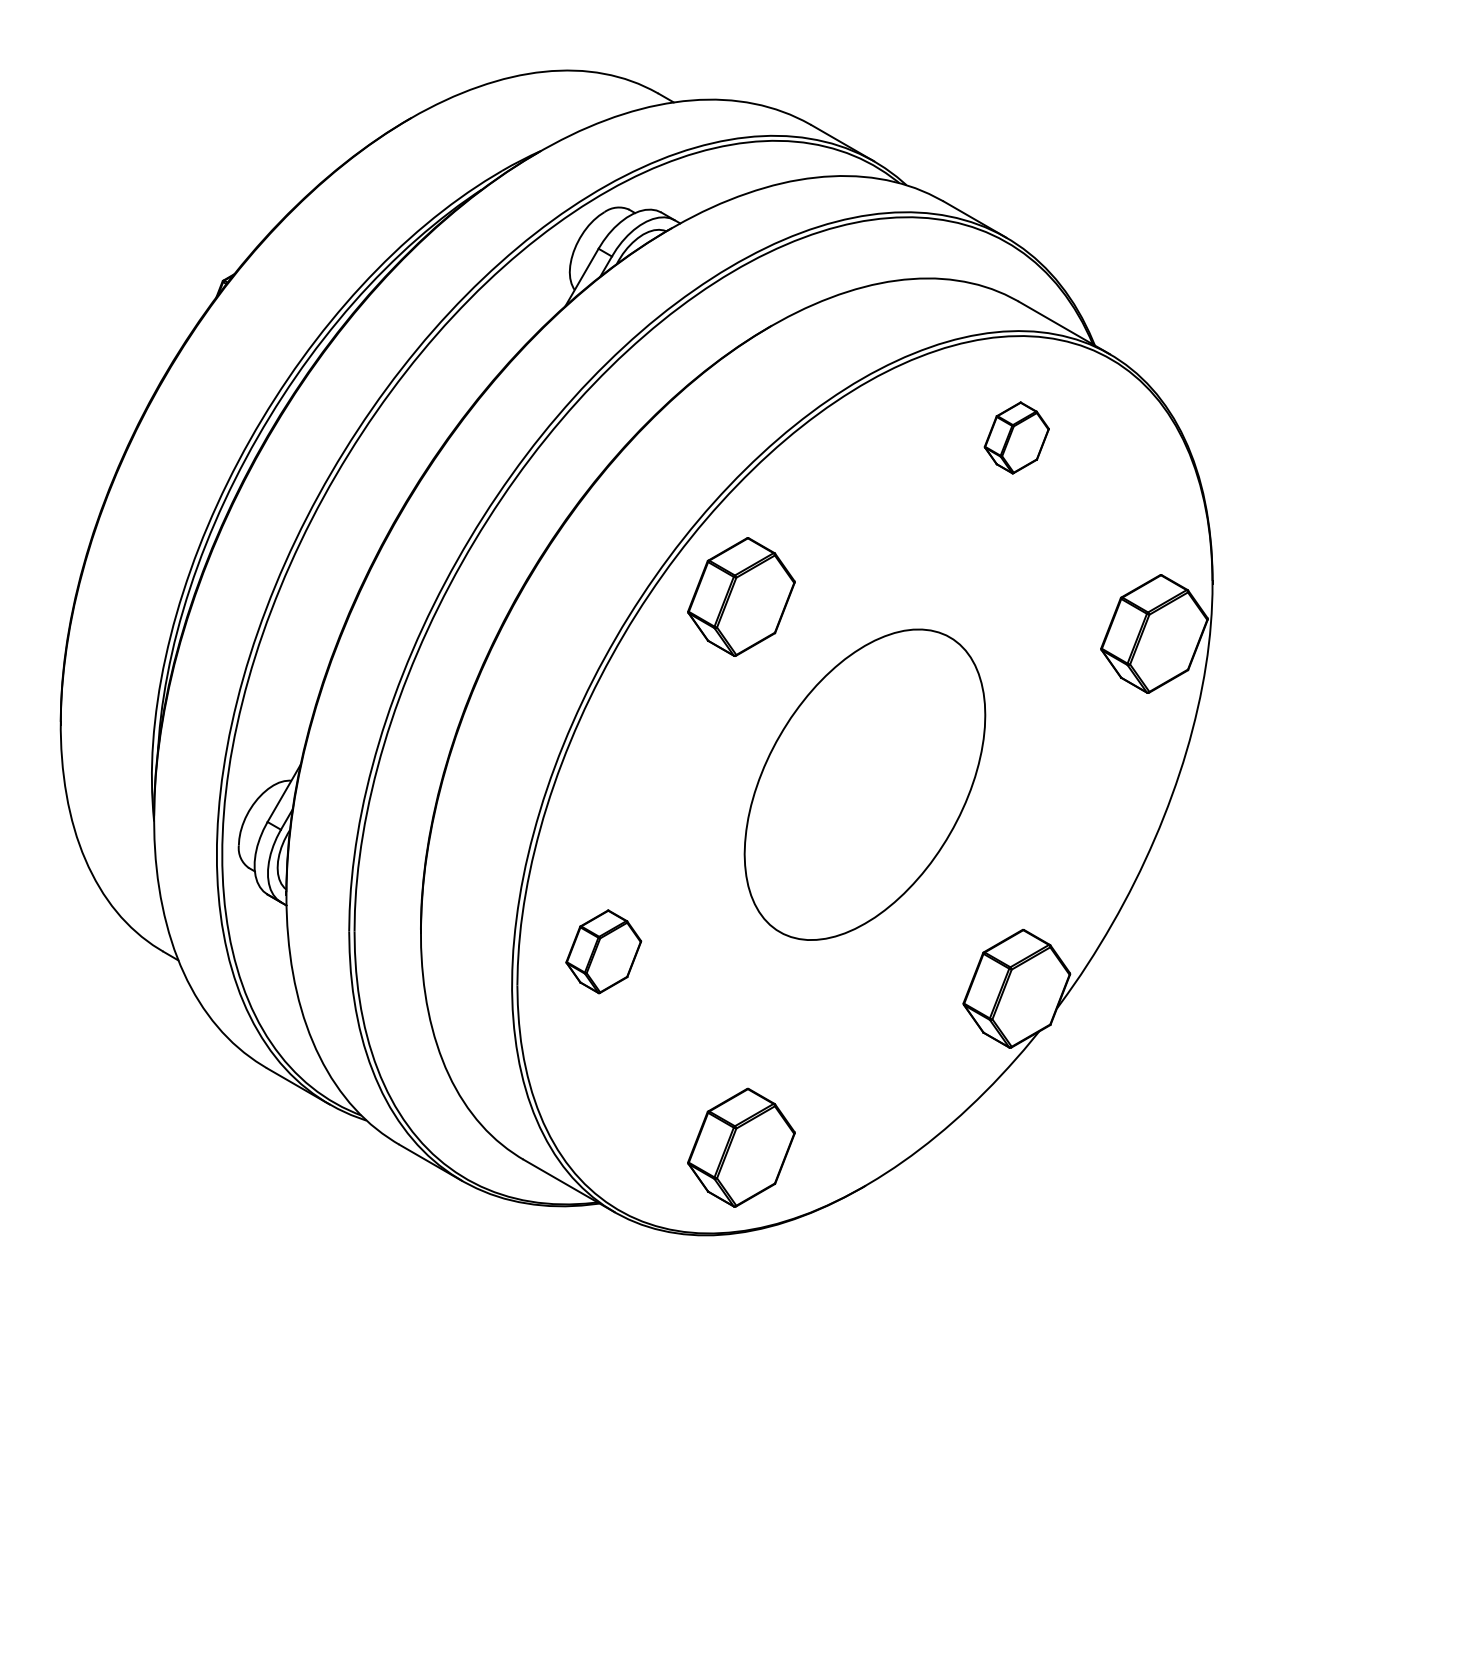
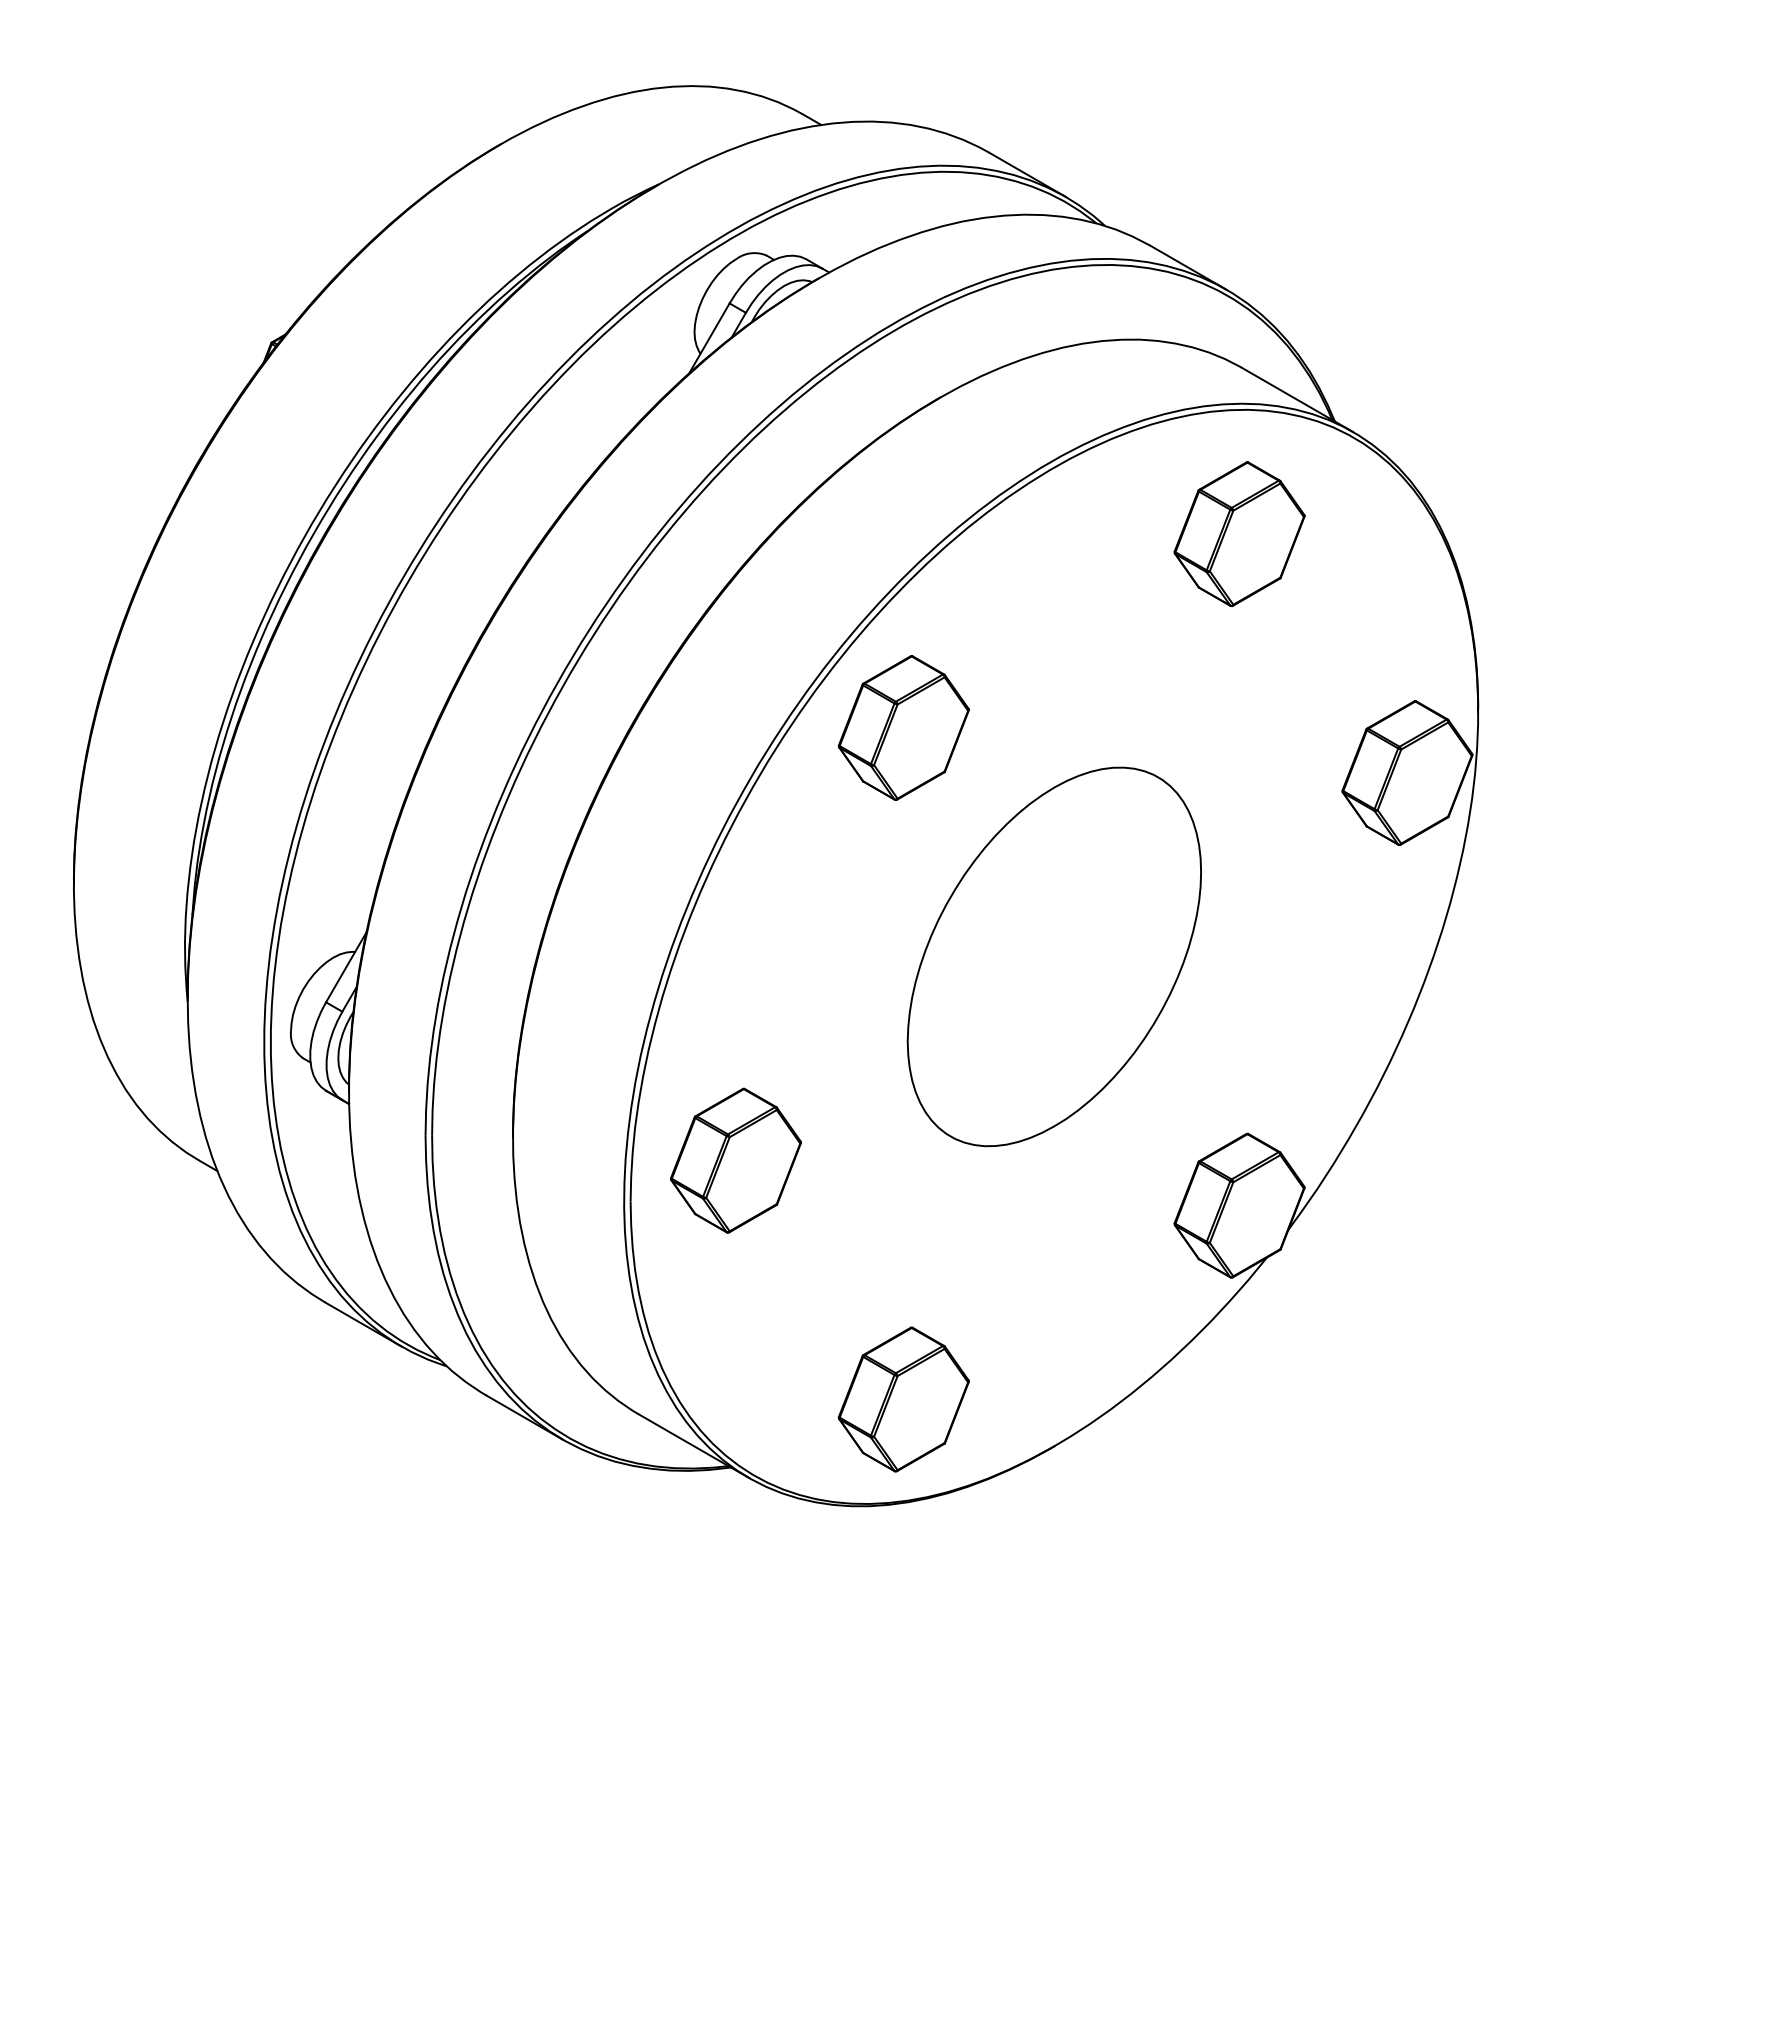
part: (1016, 437) -> (1239, 533), size x1.67
part: (603, 951) -> (735, 1160), size x1.43

